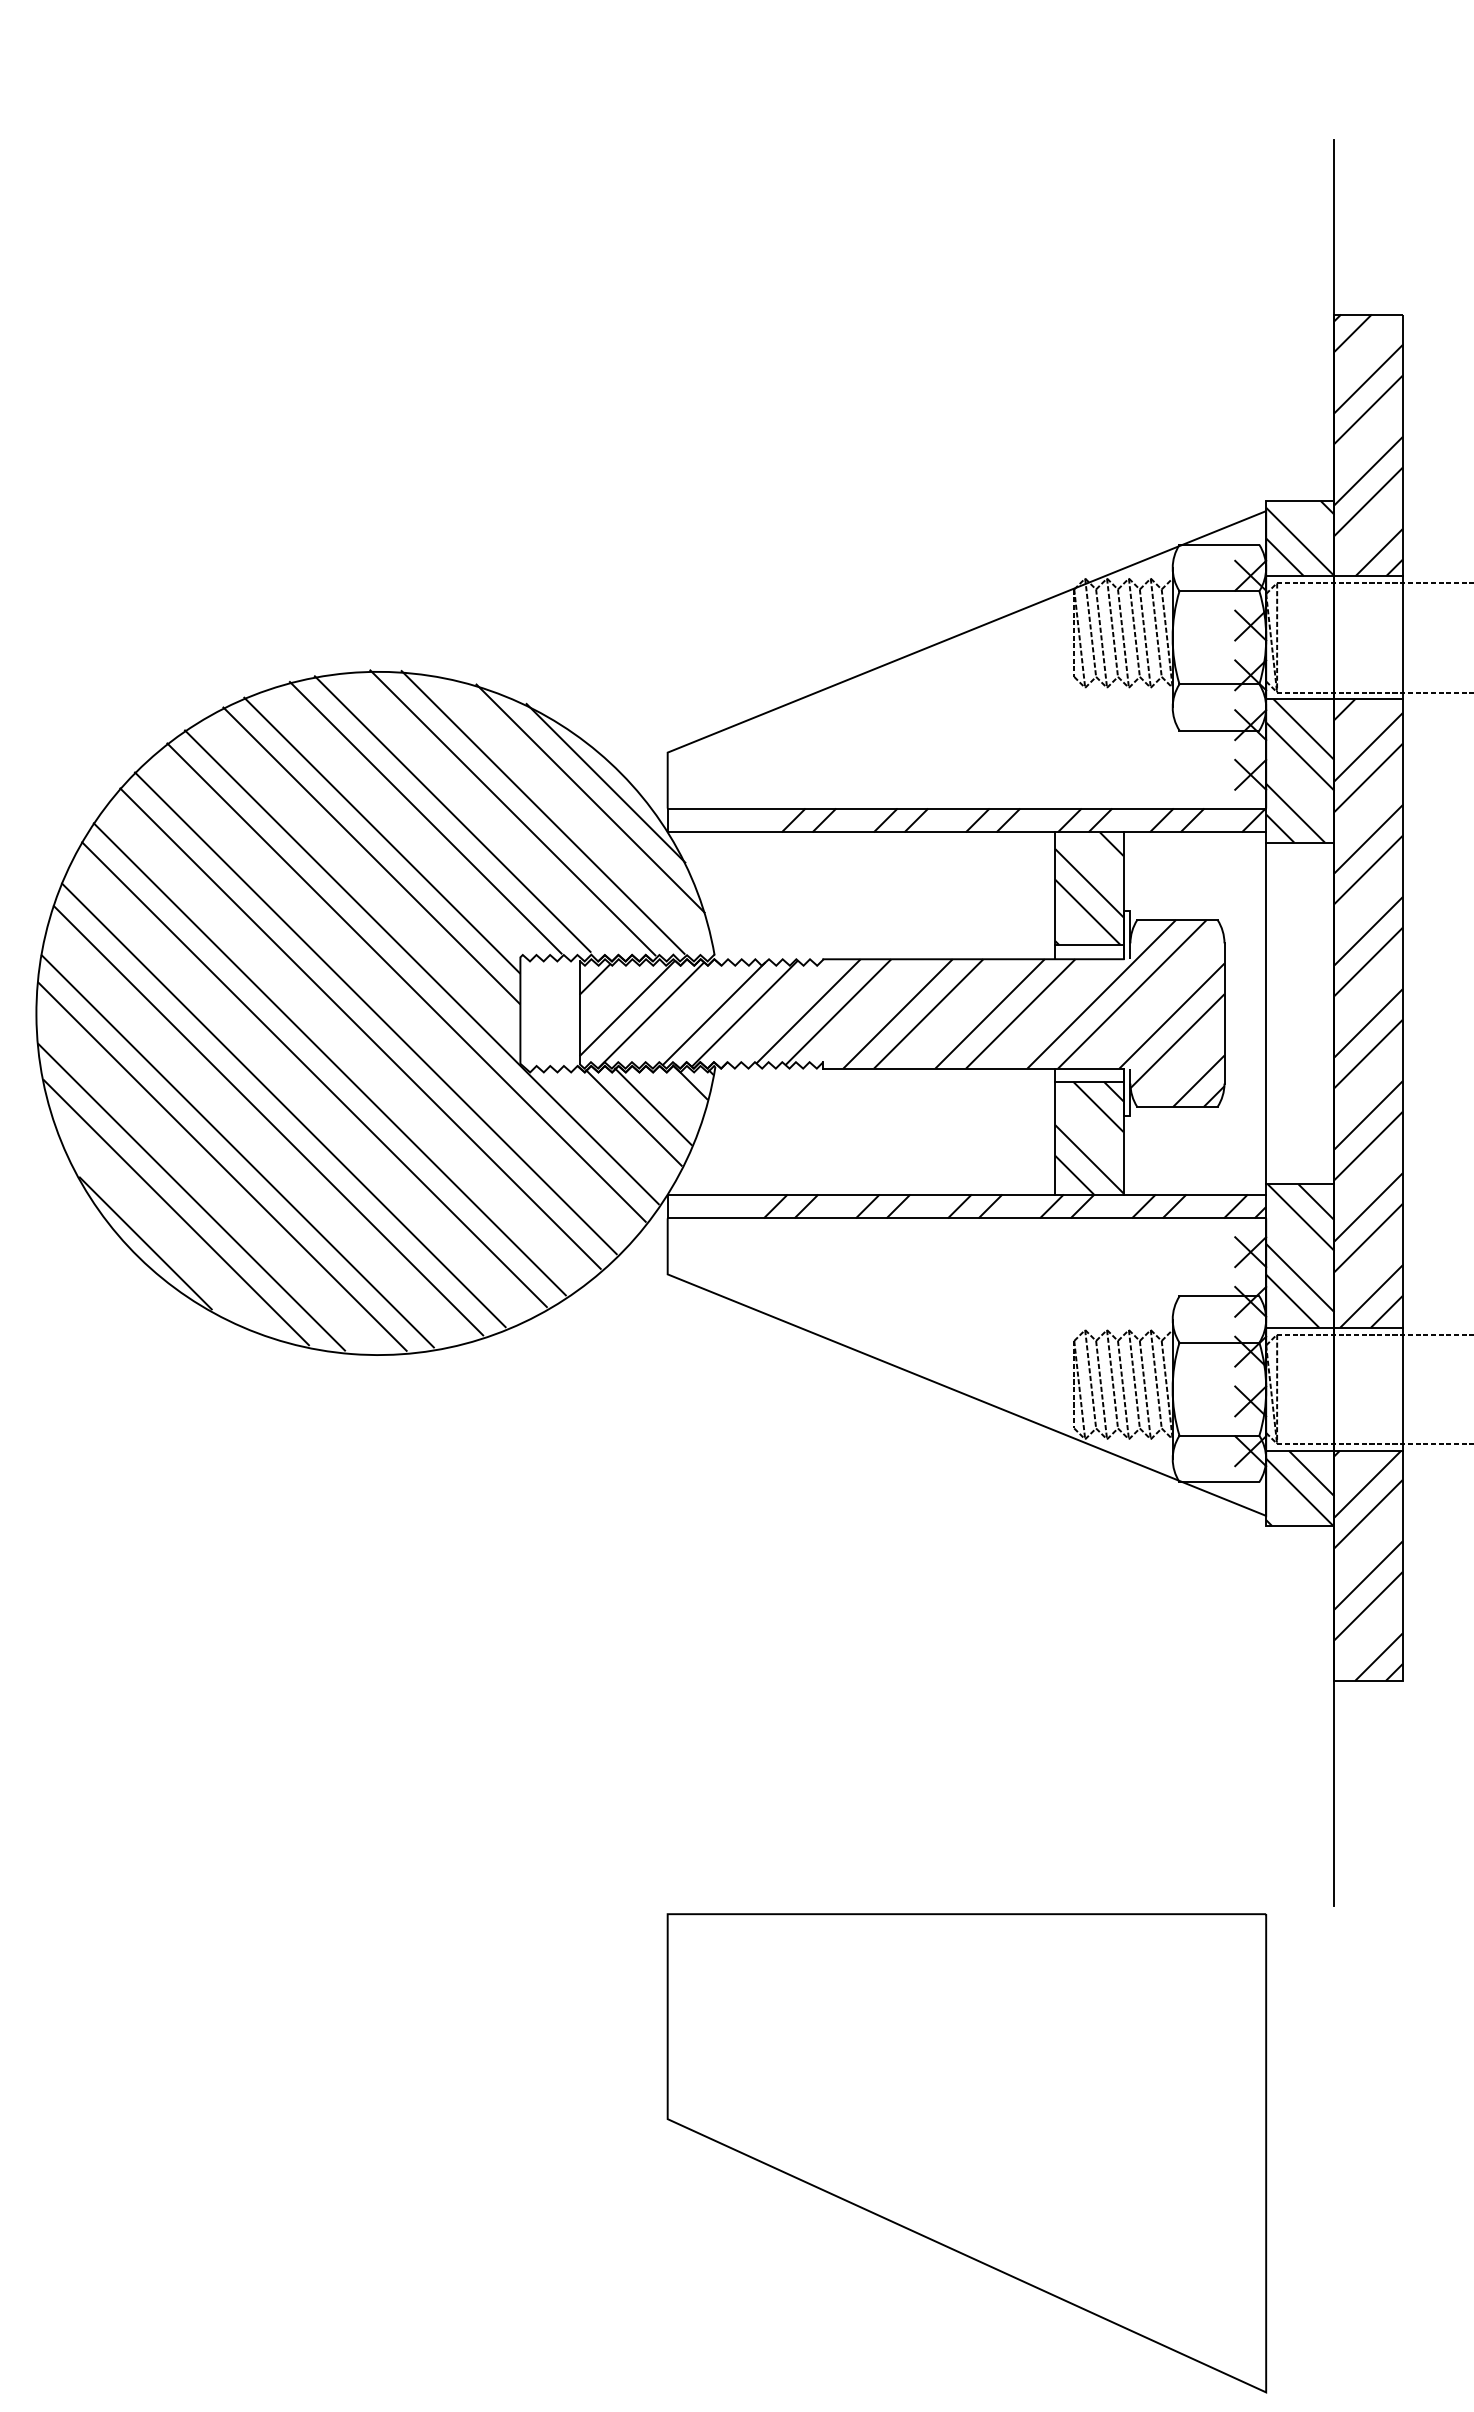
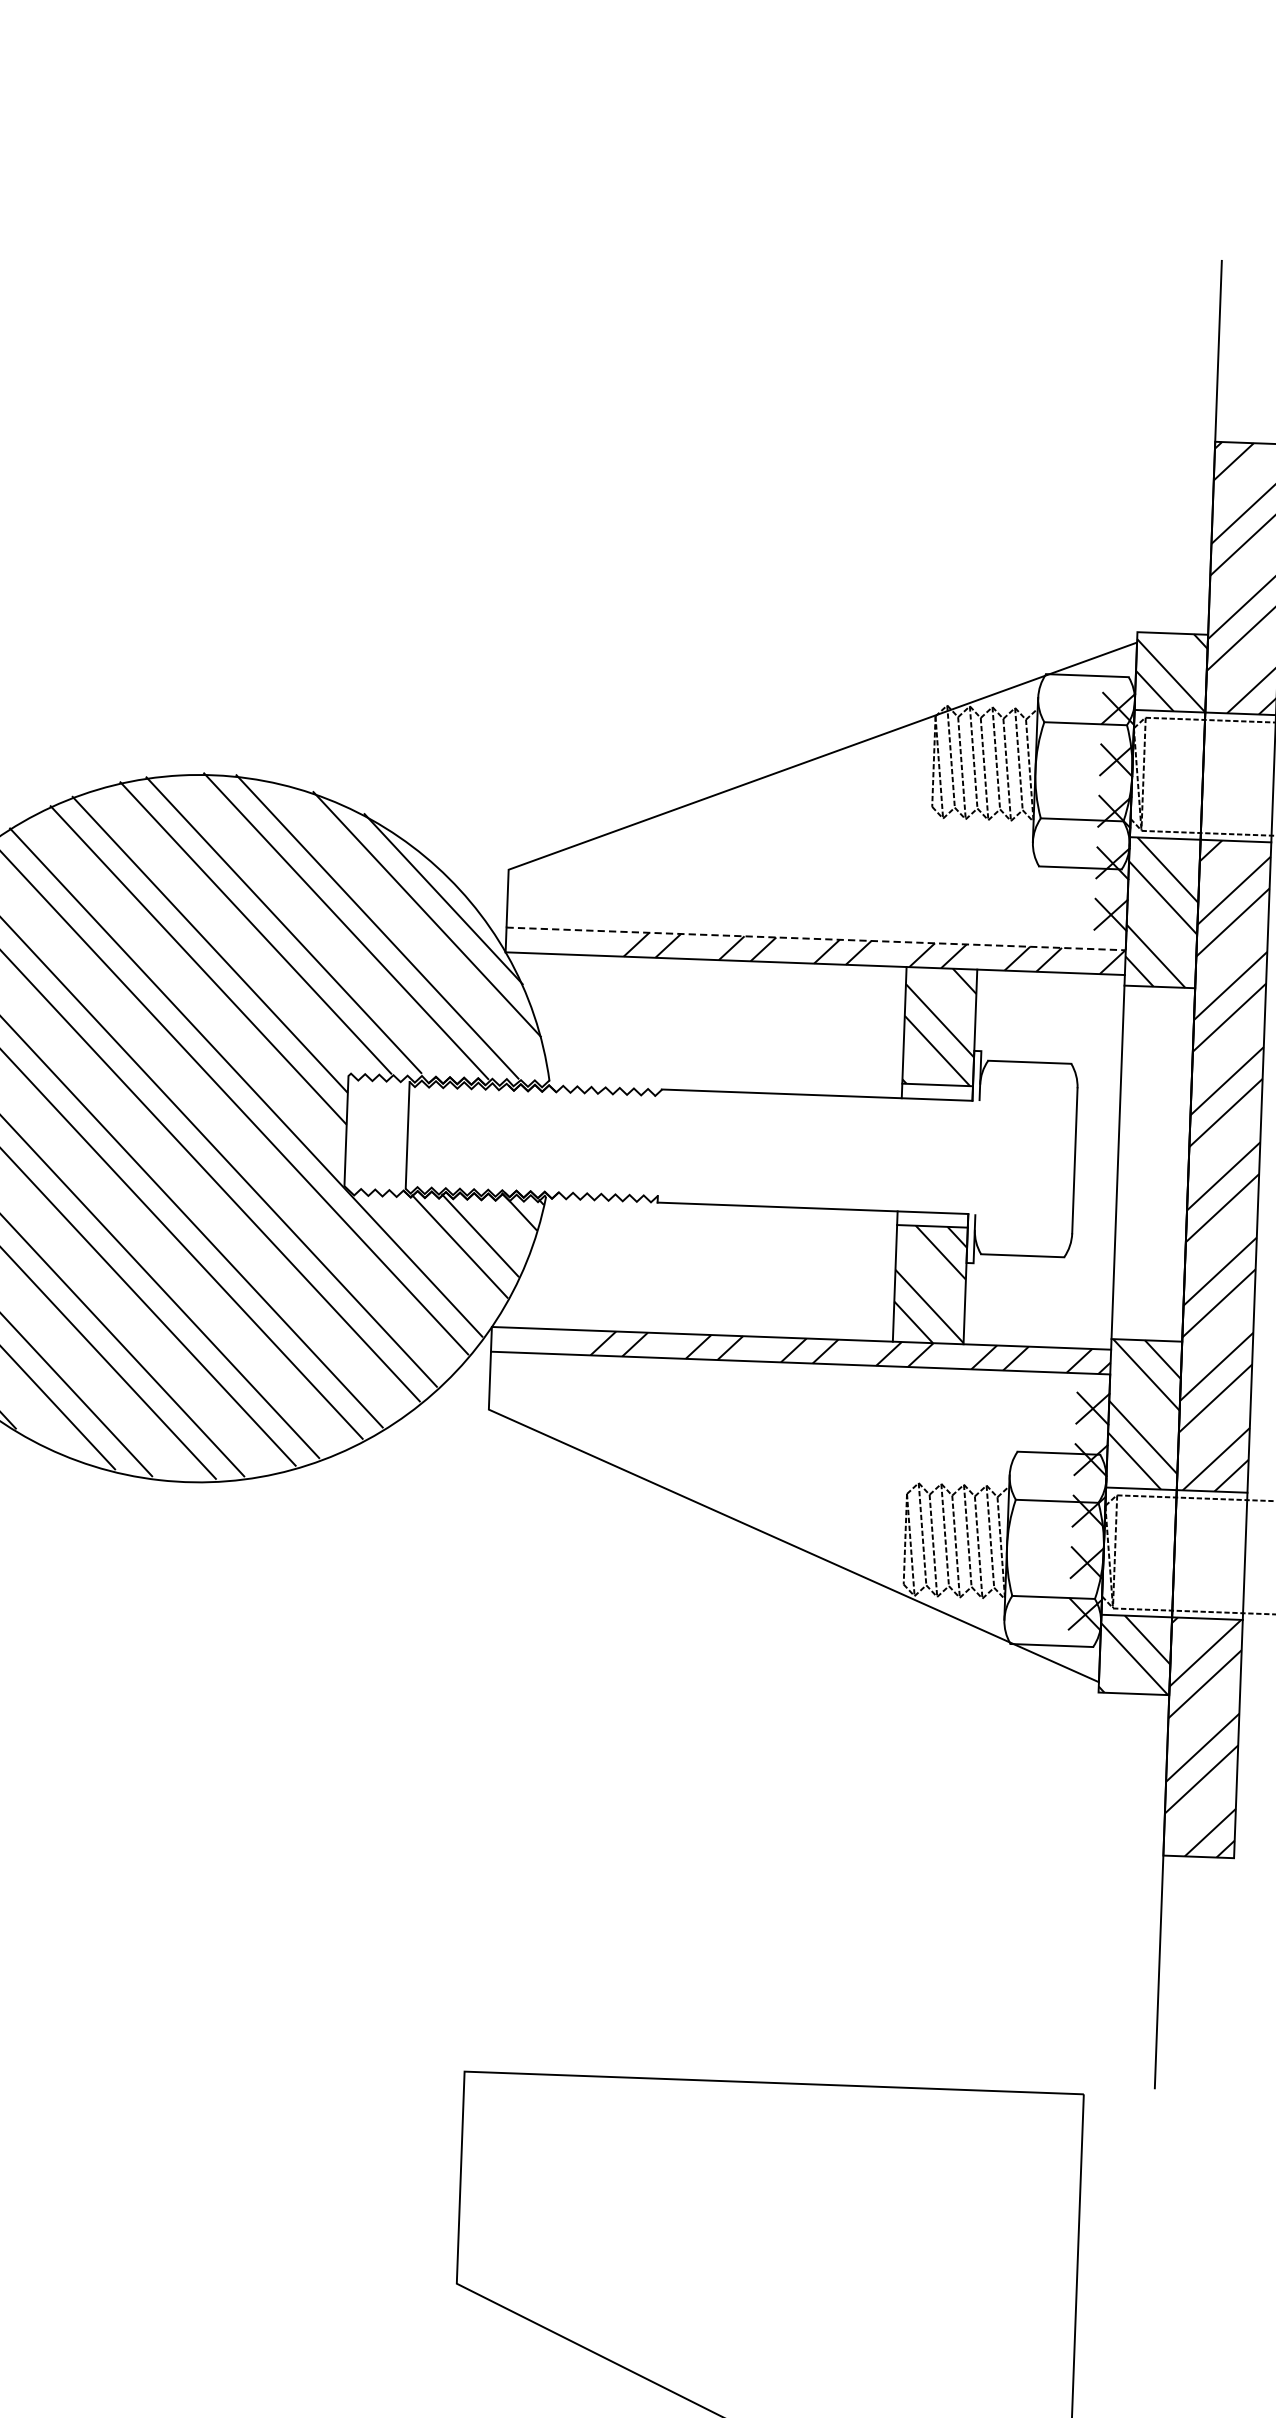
line: (967, 808) -> (816, 938), solid -> dashed
hatch: (901, 1013) -> (740, 1148), removed

